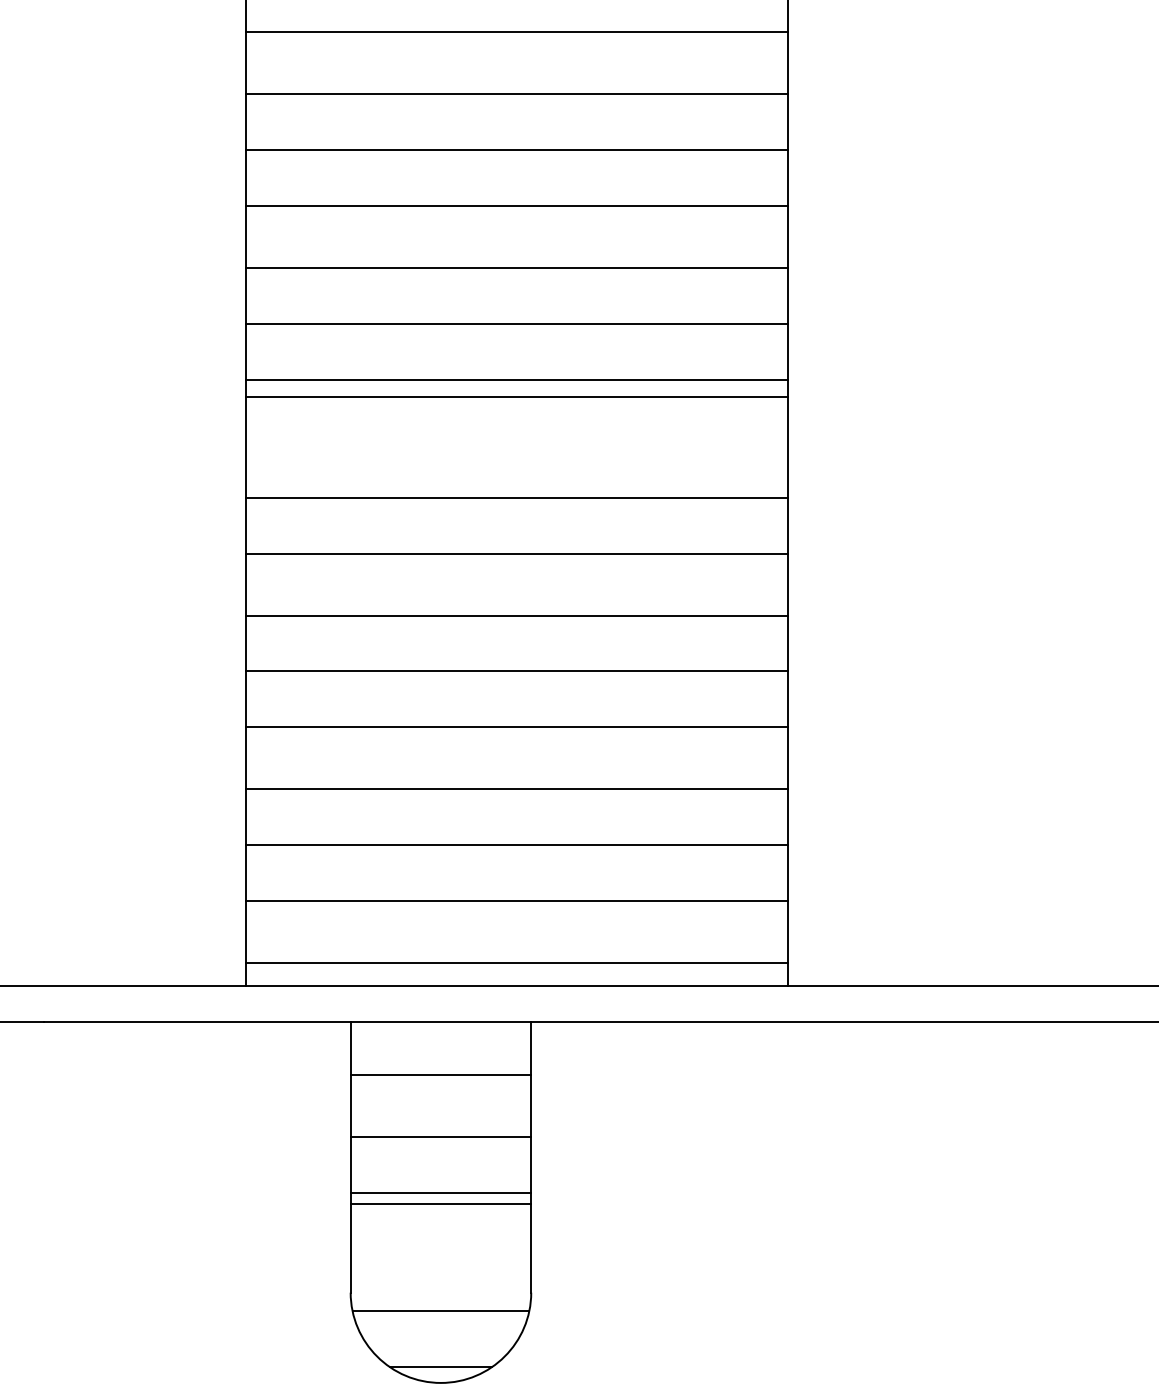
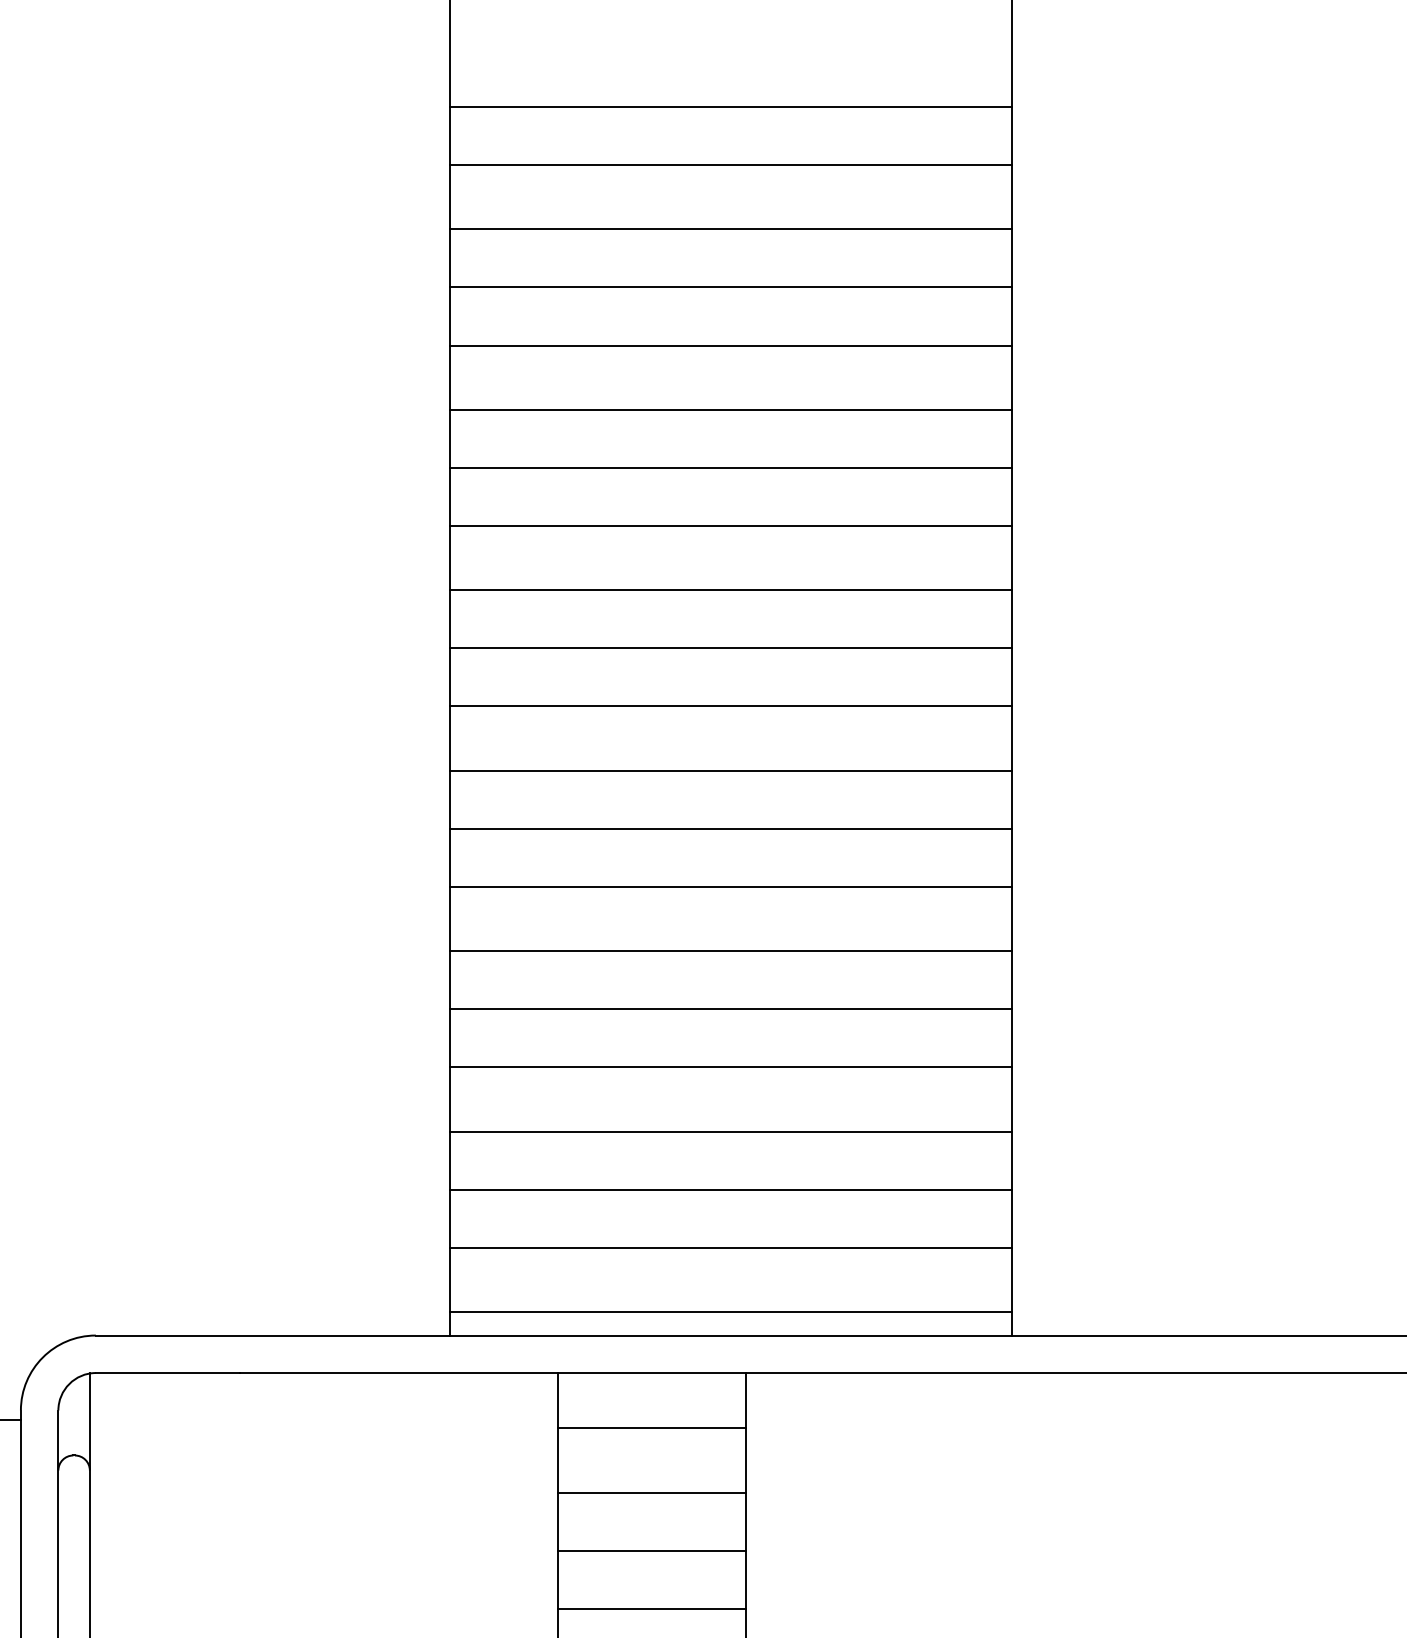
line: (516, 397) -> (730, 770), moved
line: (440, 1203) -> (651, 1608), moved

